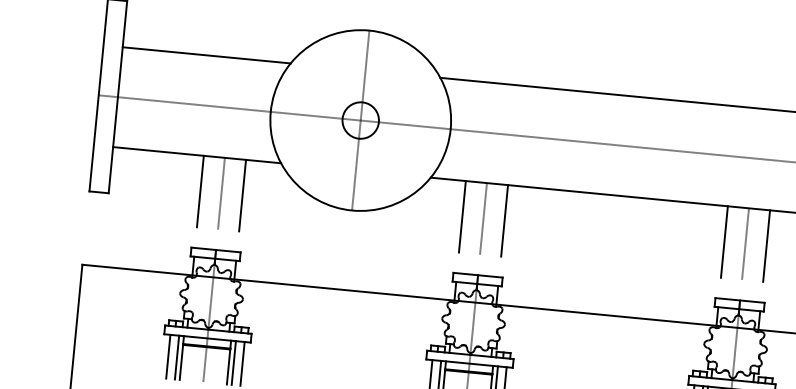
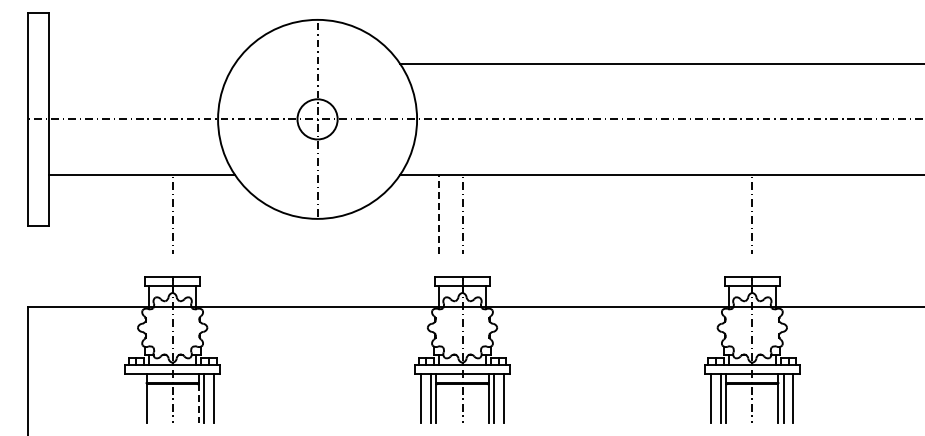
line: (206, 55) -> (141, 64), removed
line: (200, 191) -> (149, 213), removed
line: (242, 195) -> (195, 213), removed
line: (462, 217) -> (439, 214), solid -> dashed
line: (504, 220) -> (485, 213), removed
line: (724, 241) -> (729, 213), removed
line: (766, 245) -> (775, 213), removed
line: (168, 356) -> (131, 398), removed
line: (177, 357) -> (141, 398), removed
line: (228, 367) -> (198, 403), solid -> dashed

